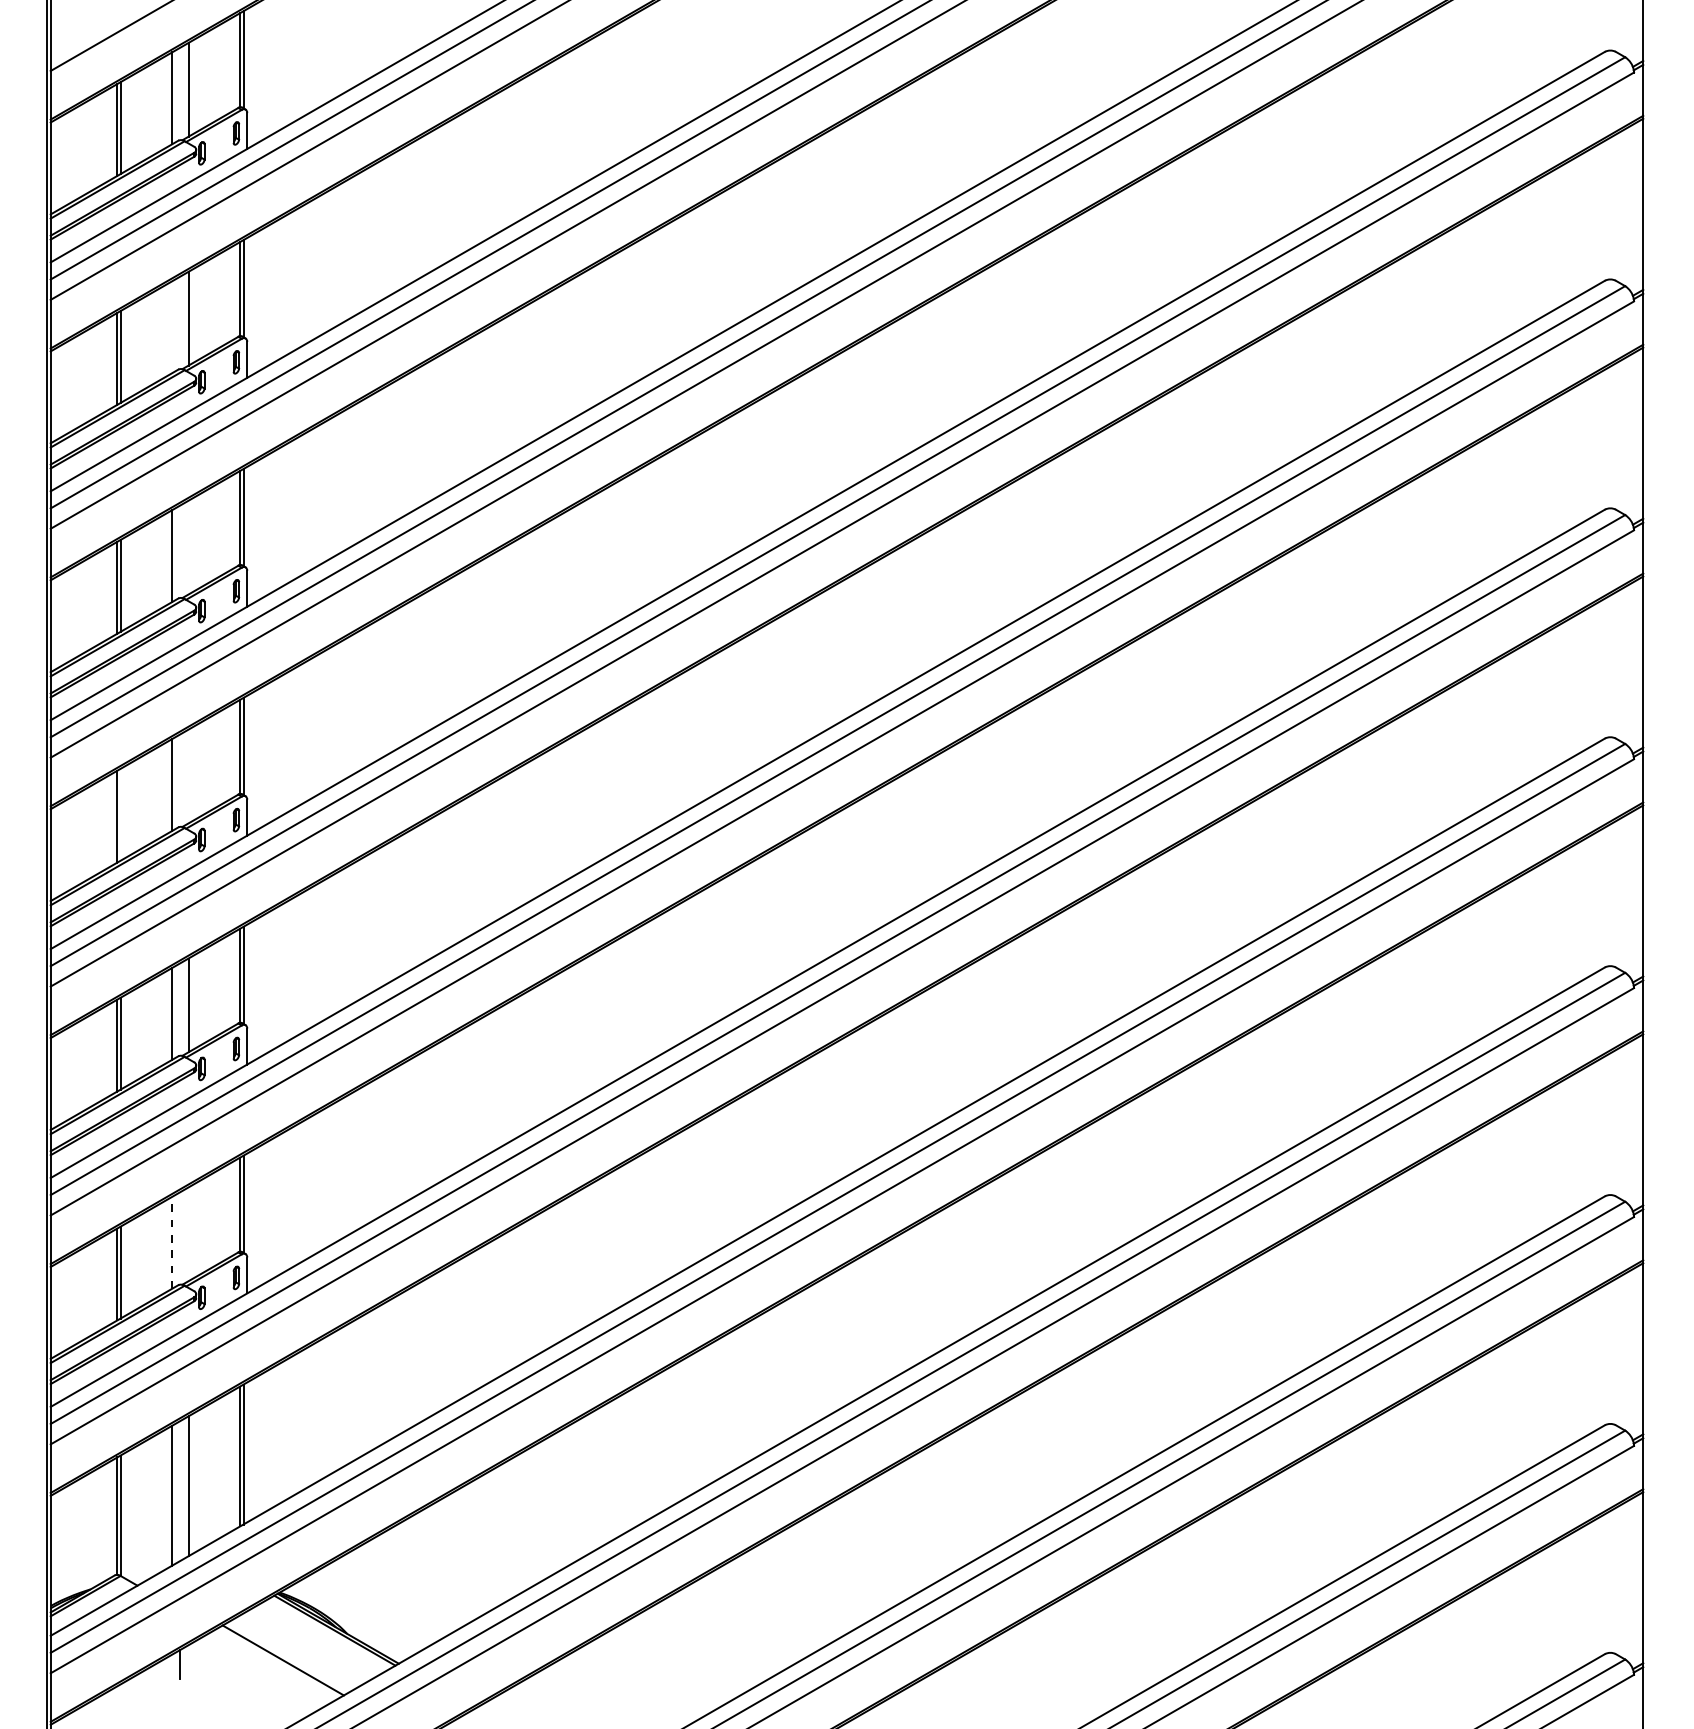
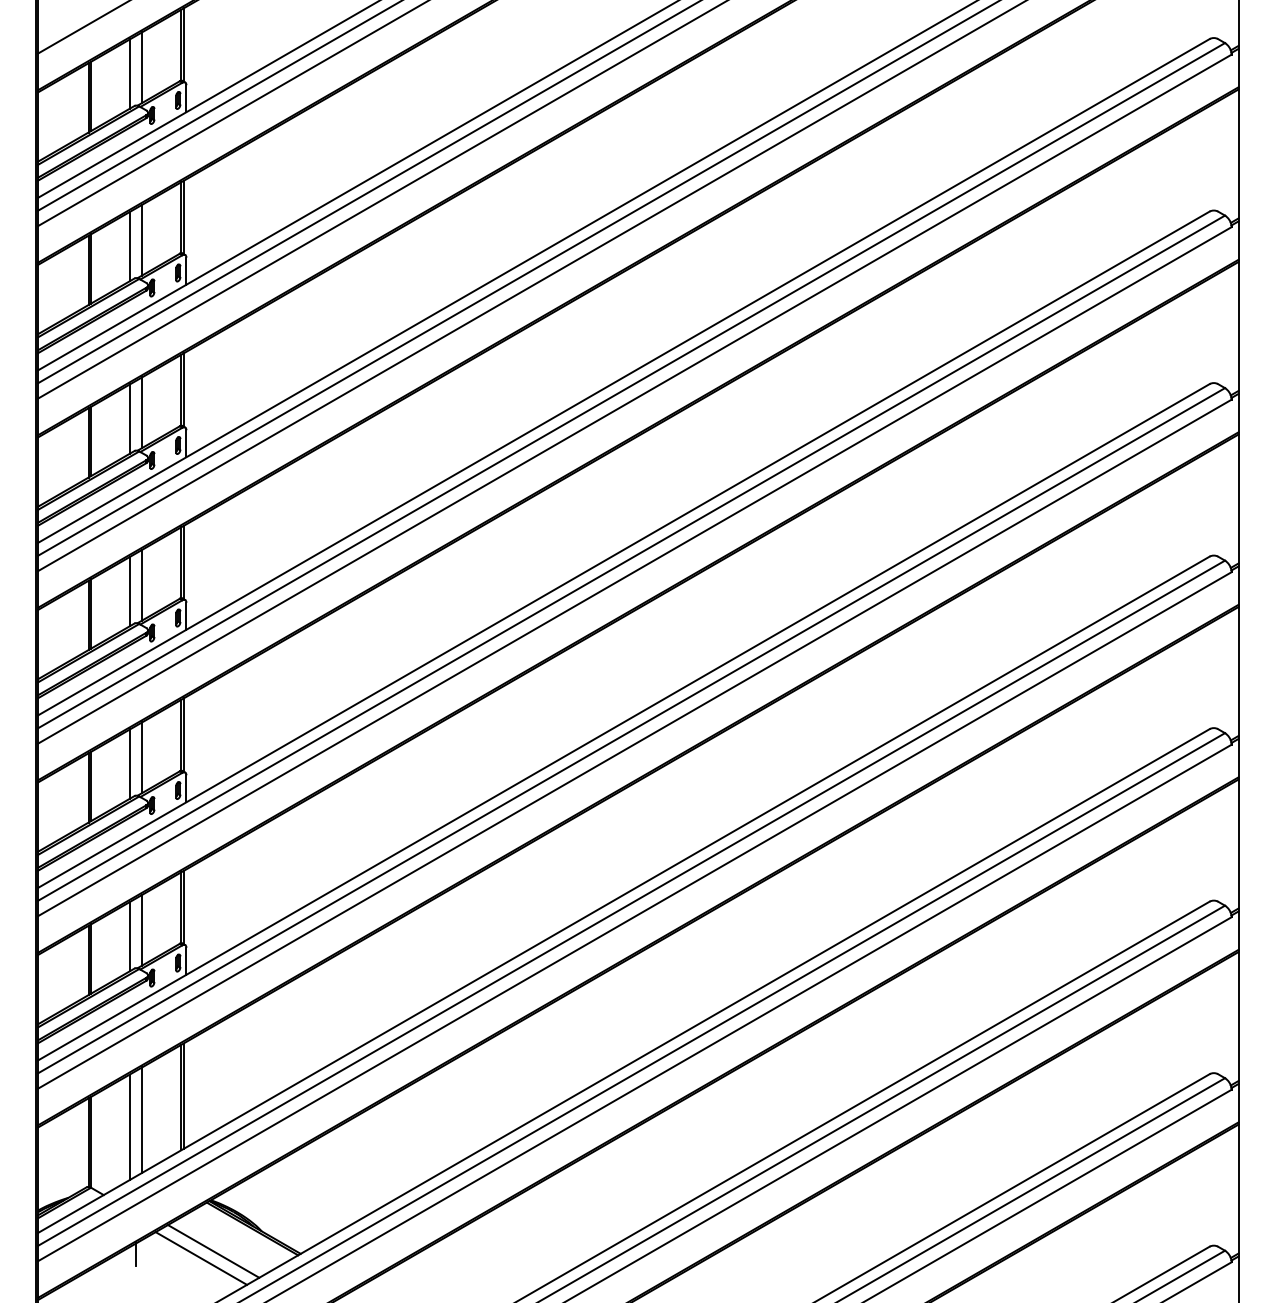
line: (172, 327) -> (130, 246), added
line: (188, 547) -> (142, 412), added
line: (188, 776) -> (142, 585), added
line: (120, 814) -> (90, 613), added
line: (188, 1234) -> (142, 930), added
line: (172, 1242) -> (130, 936), dashed -> solid
line: (266, 1669) -> (200, 1258), added

